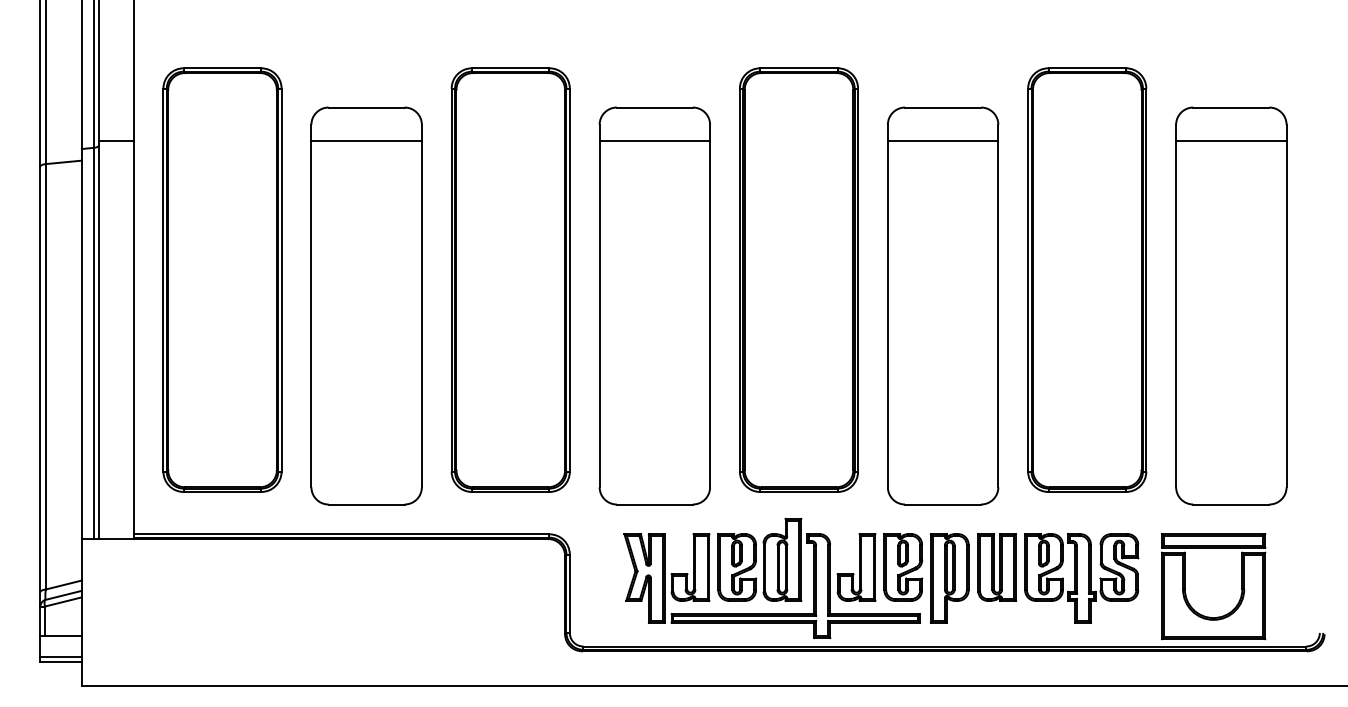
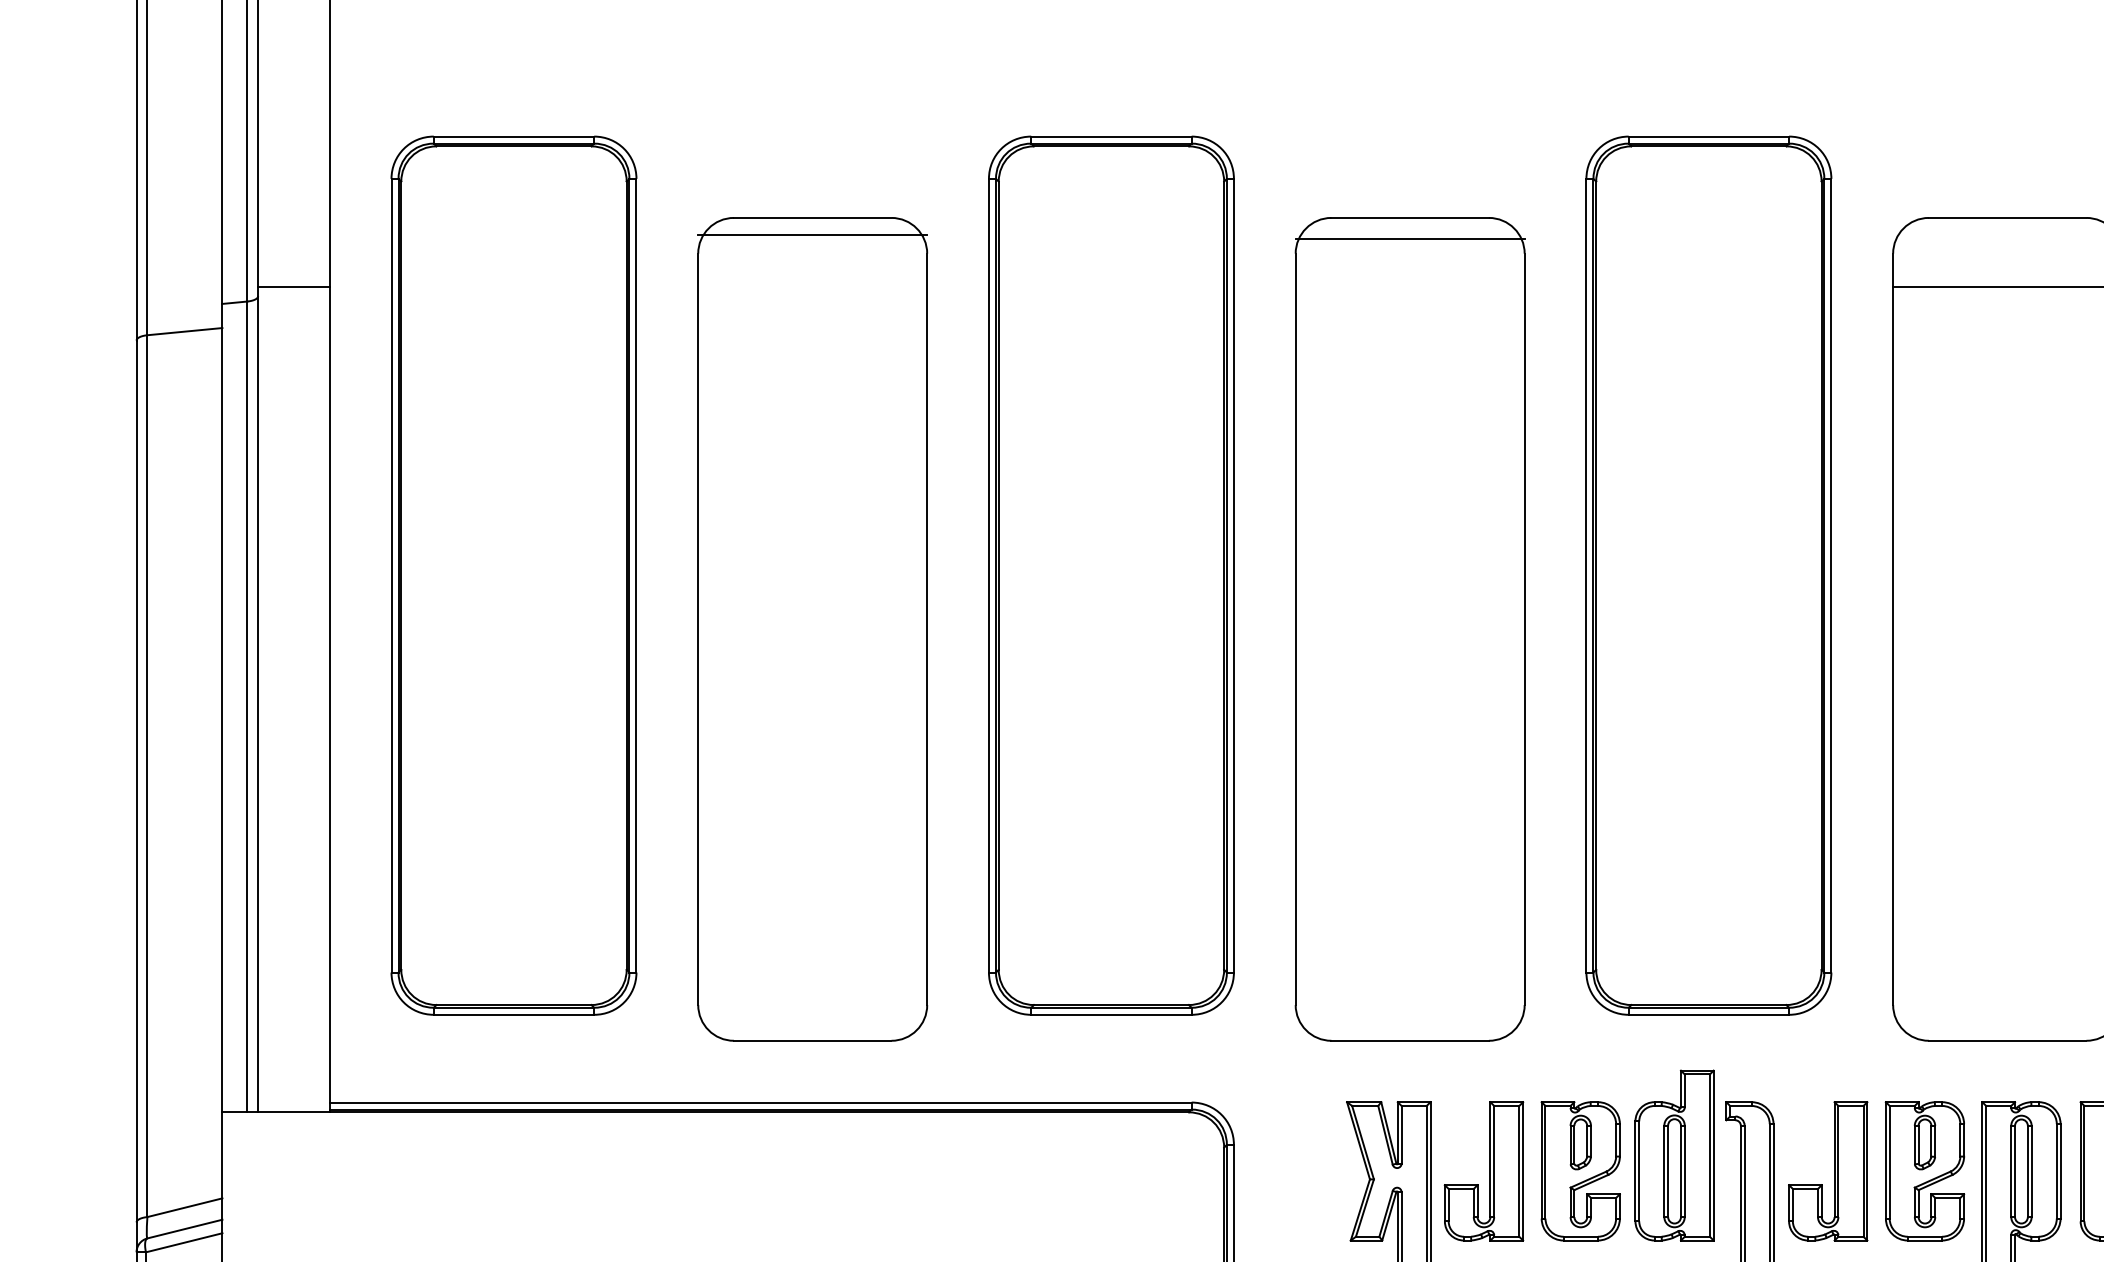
line: (366, 140) -> (812, 234), moved
line: (654, 140) -> (1409, 238), moved

